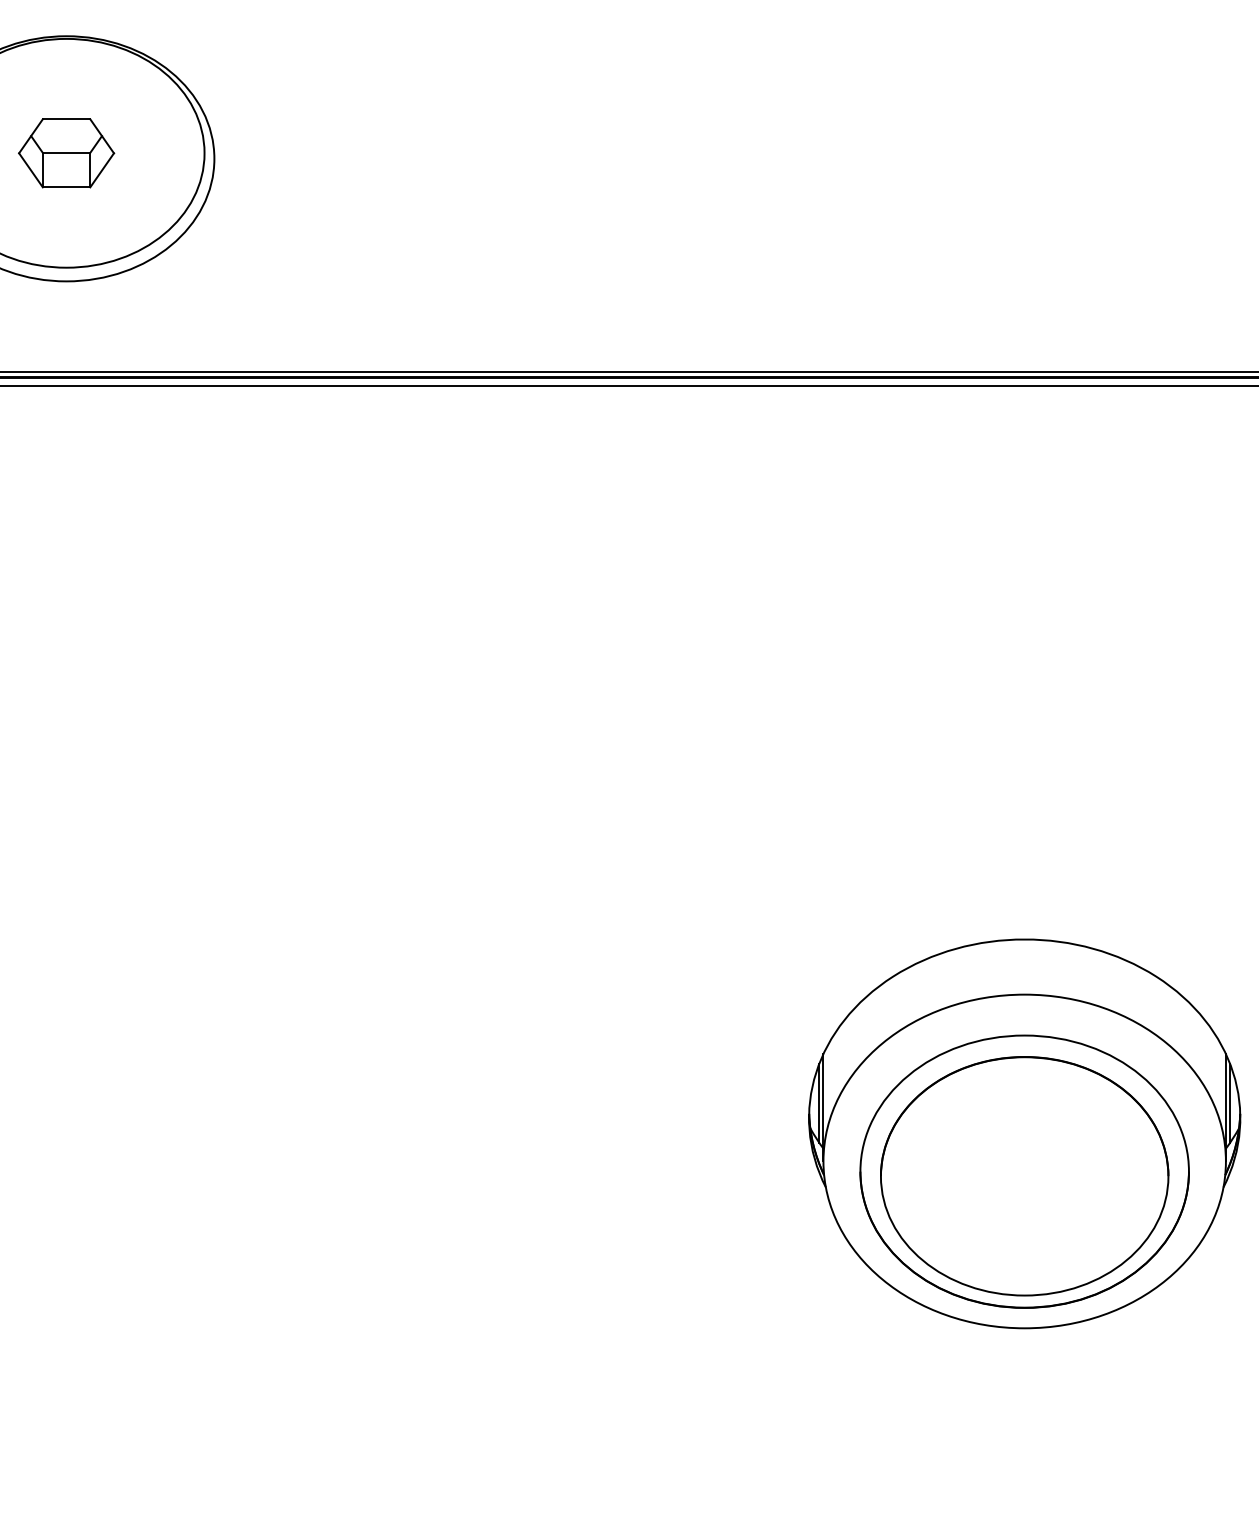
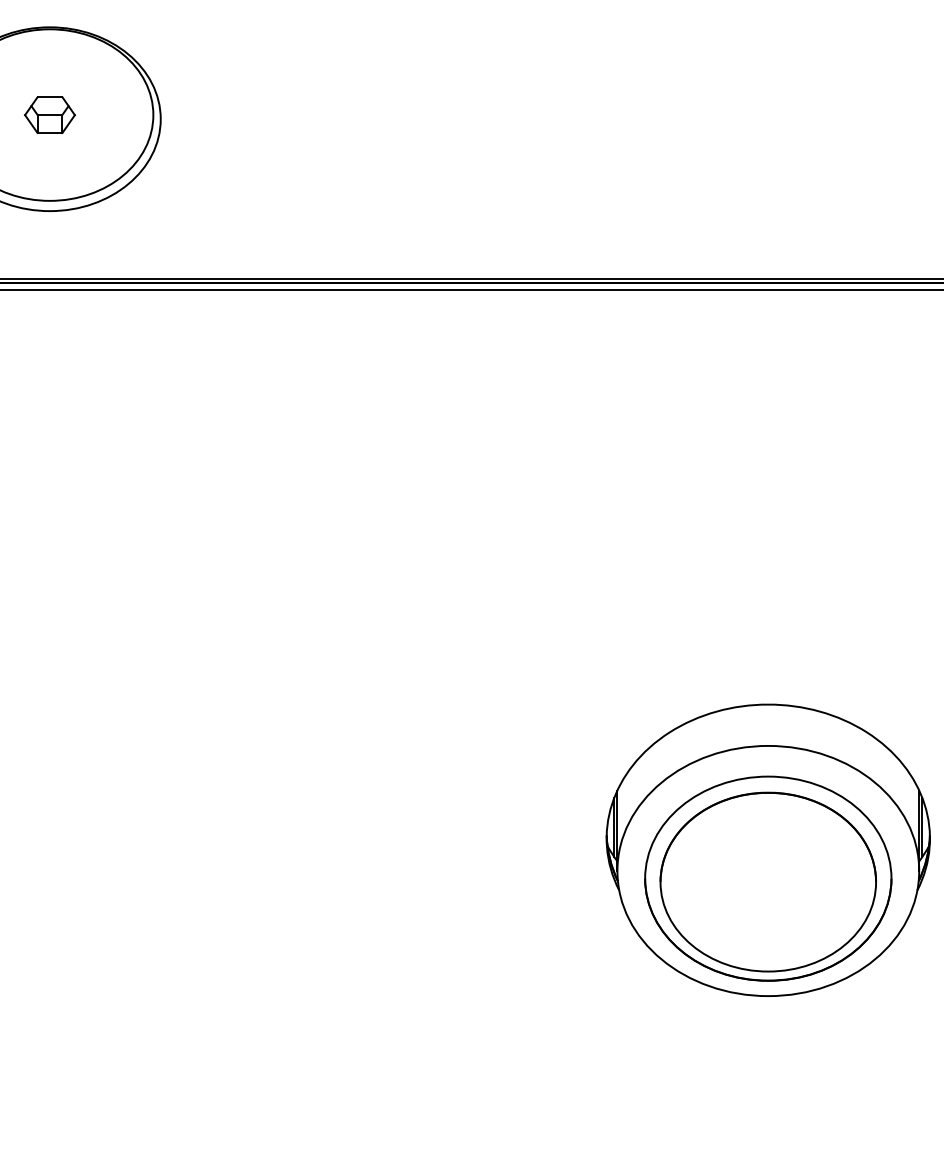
part: (66, 153) -> (49, 115), size x0.7

